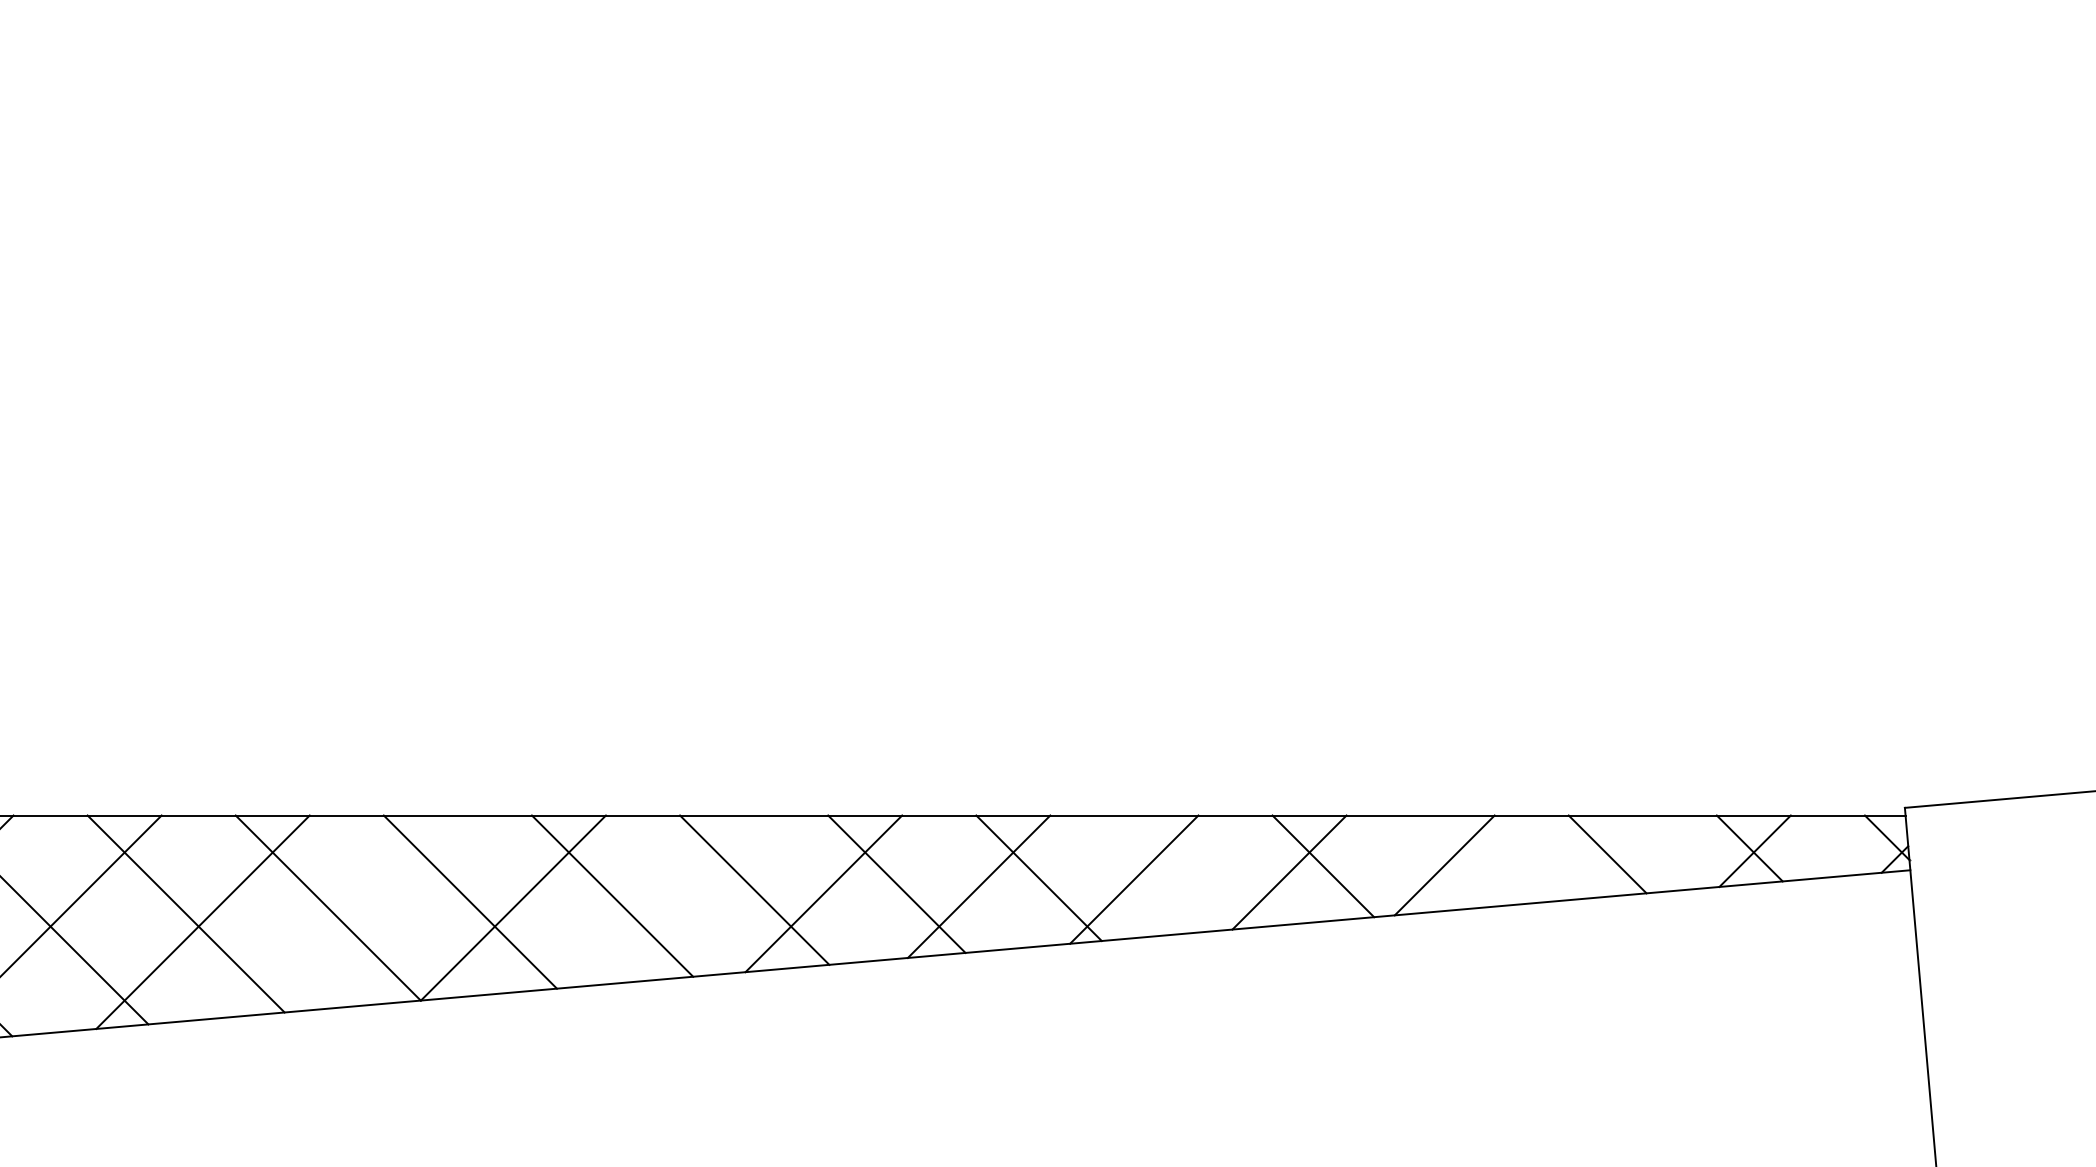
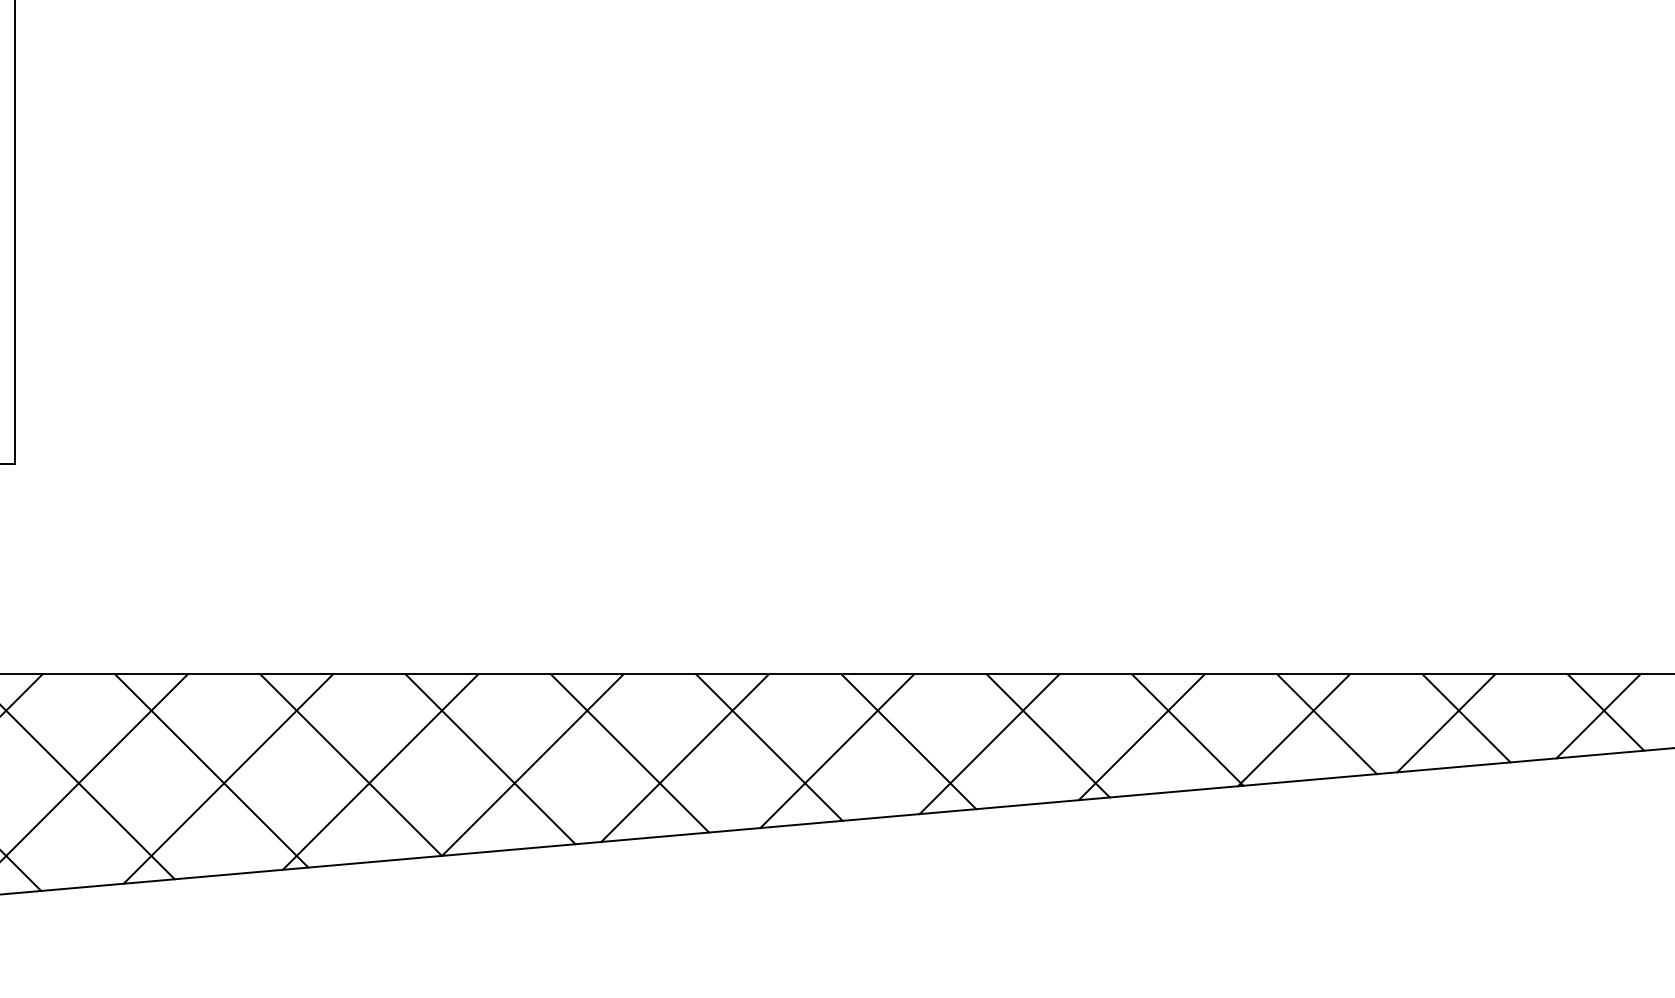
line: (1599, 858) -> (1598, 716), added
line: (1465, 860) -> (1466, 718), added
line: (1180, 872) -> (1187, 730), added
line: (668, 900) -> (684, 757), added
line: (357, 914) -> (379, 771), added

